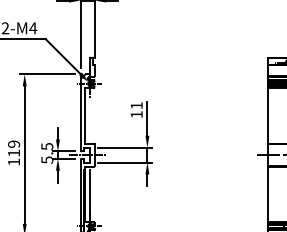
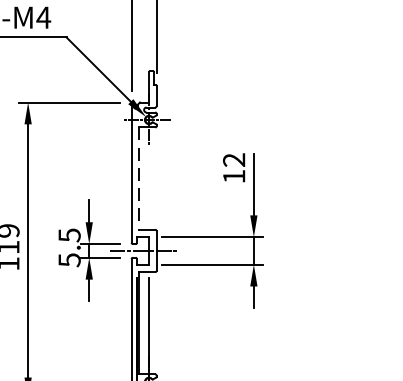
text: (136, 105) -> (233, 159), 11 -> 12
line: (85, 115) -> (139, 178), solid -> dashed

